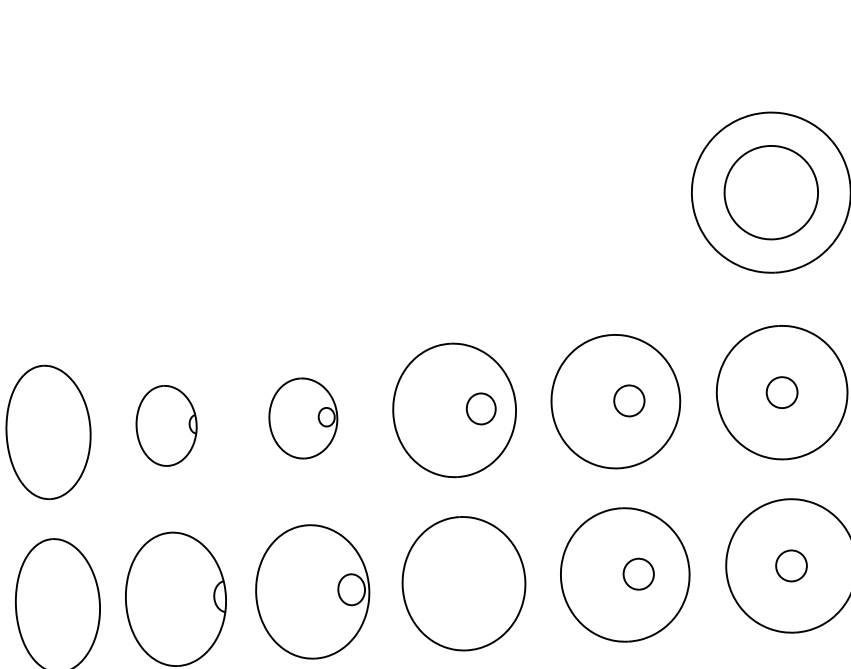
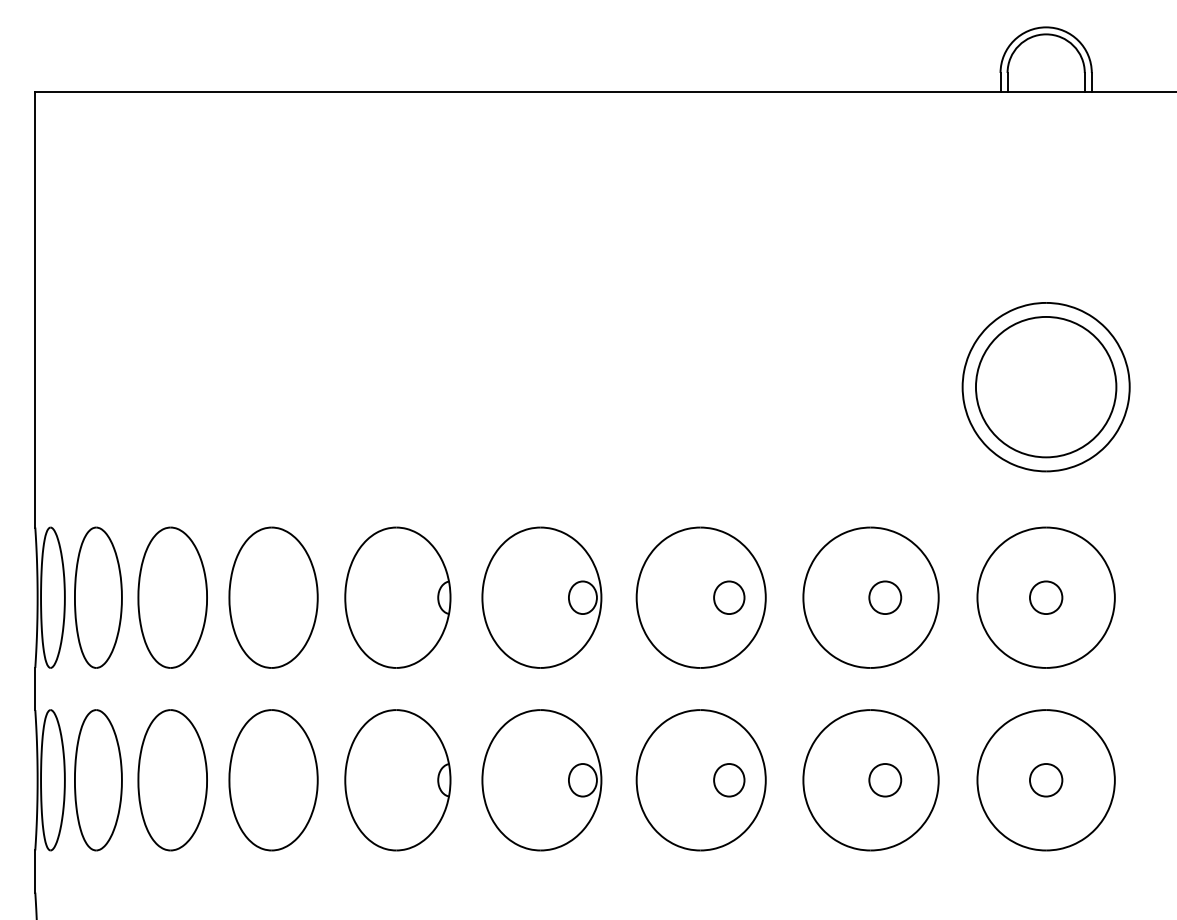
circle: (770, 192) -> (1045, 386), size x1.43
part: (302, 418) -> (541, 597), size x1.67
part: (166, 425) -> (397, 597), size x1.67
part: (490, 582) -> (729, 780), added

